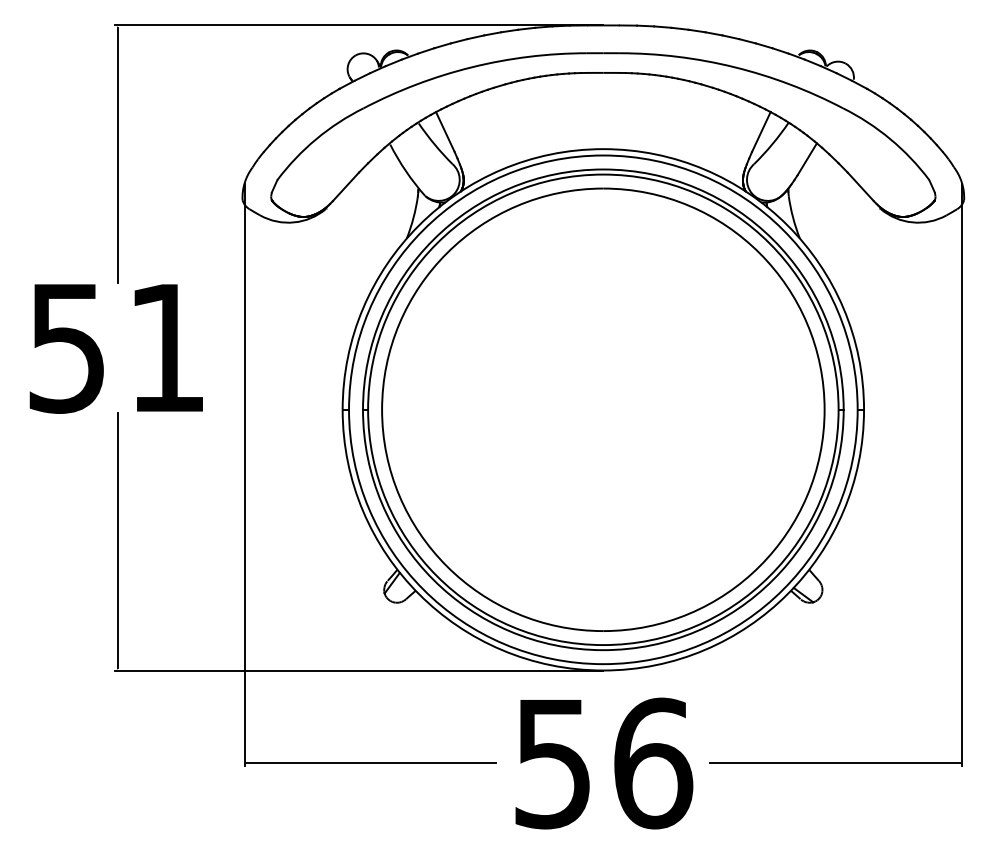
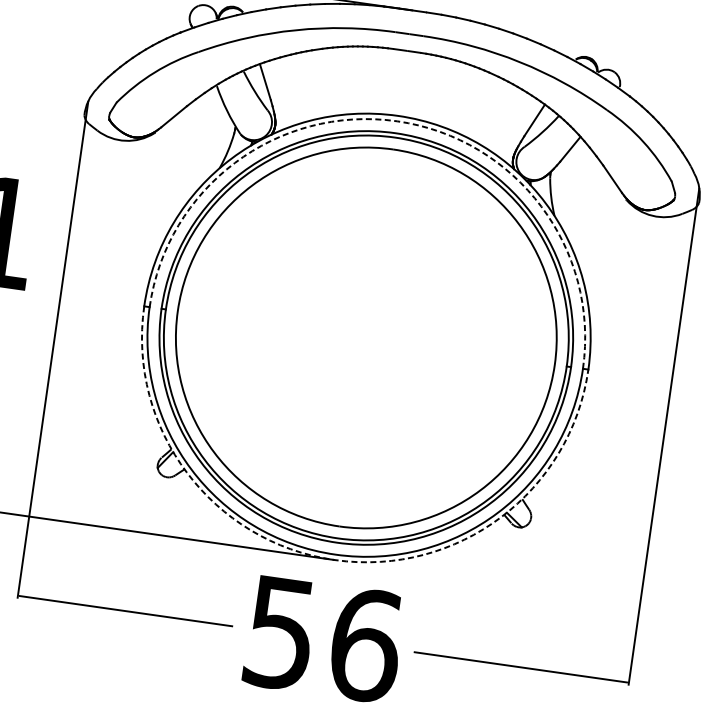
arc: (603, 155) -> (397, 121), solid -> dashed
arc: (603, 670) -> (334, 560), solid -> dashed

